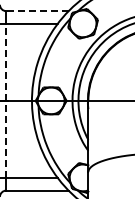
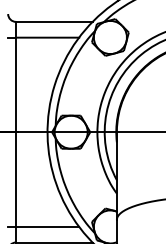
line: (37, 11) -> (54, 22), dashed -> solid
line: (6, 100) -> (16, 131), dashed -> solid

